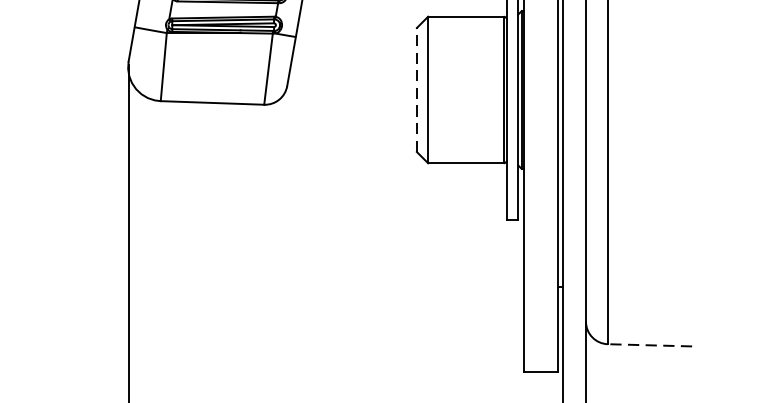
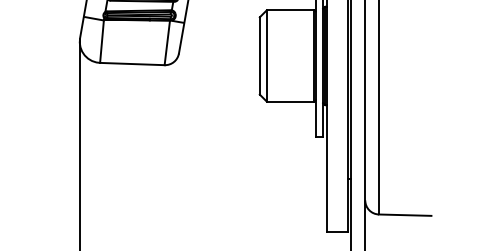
line: (416, 89) -> (259, 55), dashed -> solid
line: (648, 345) -> (404, 215), dashed -> solid

